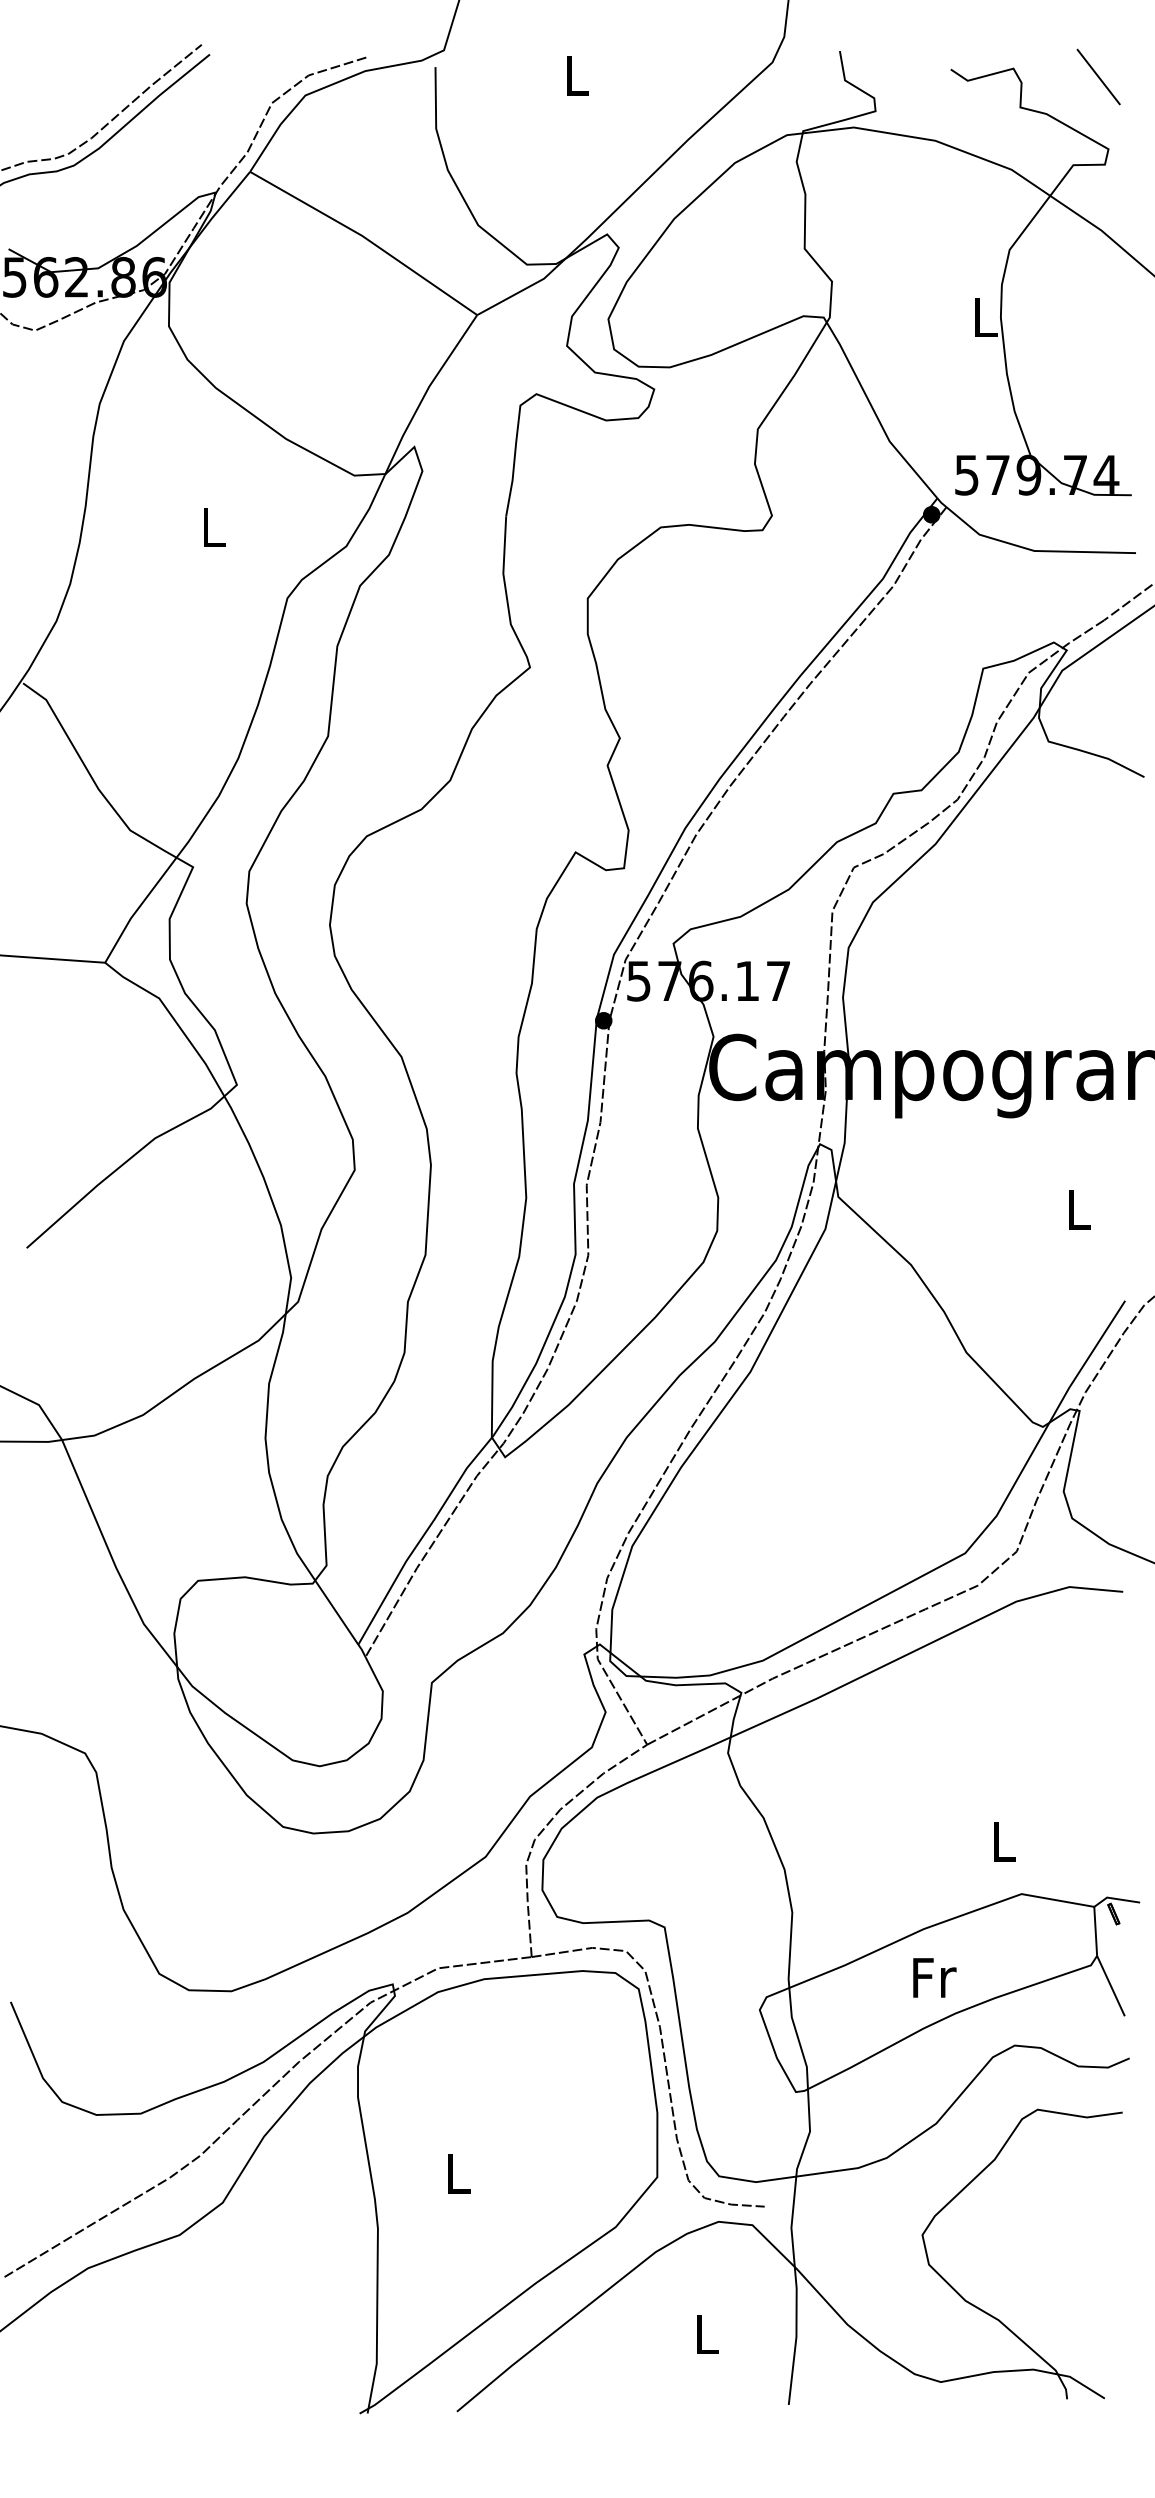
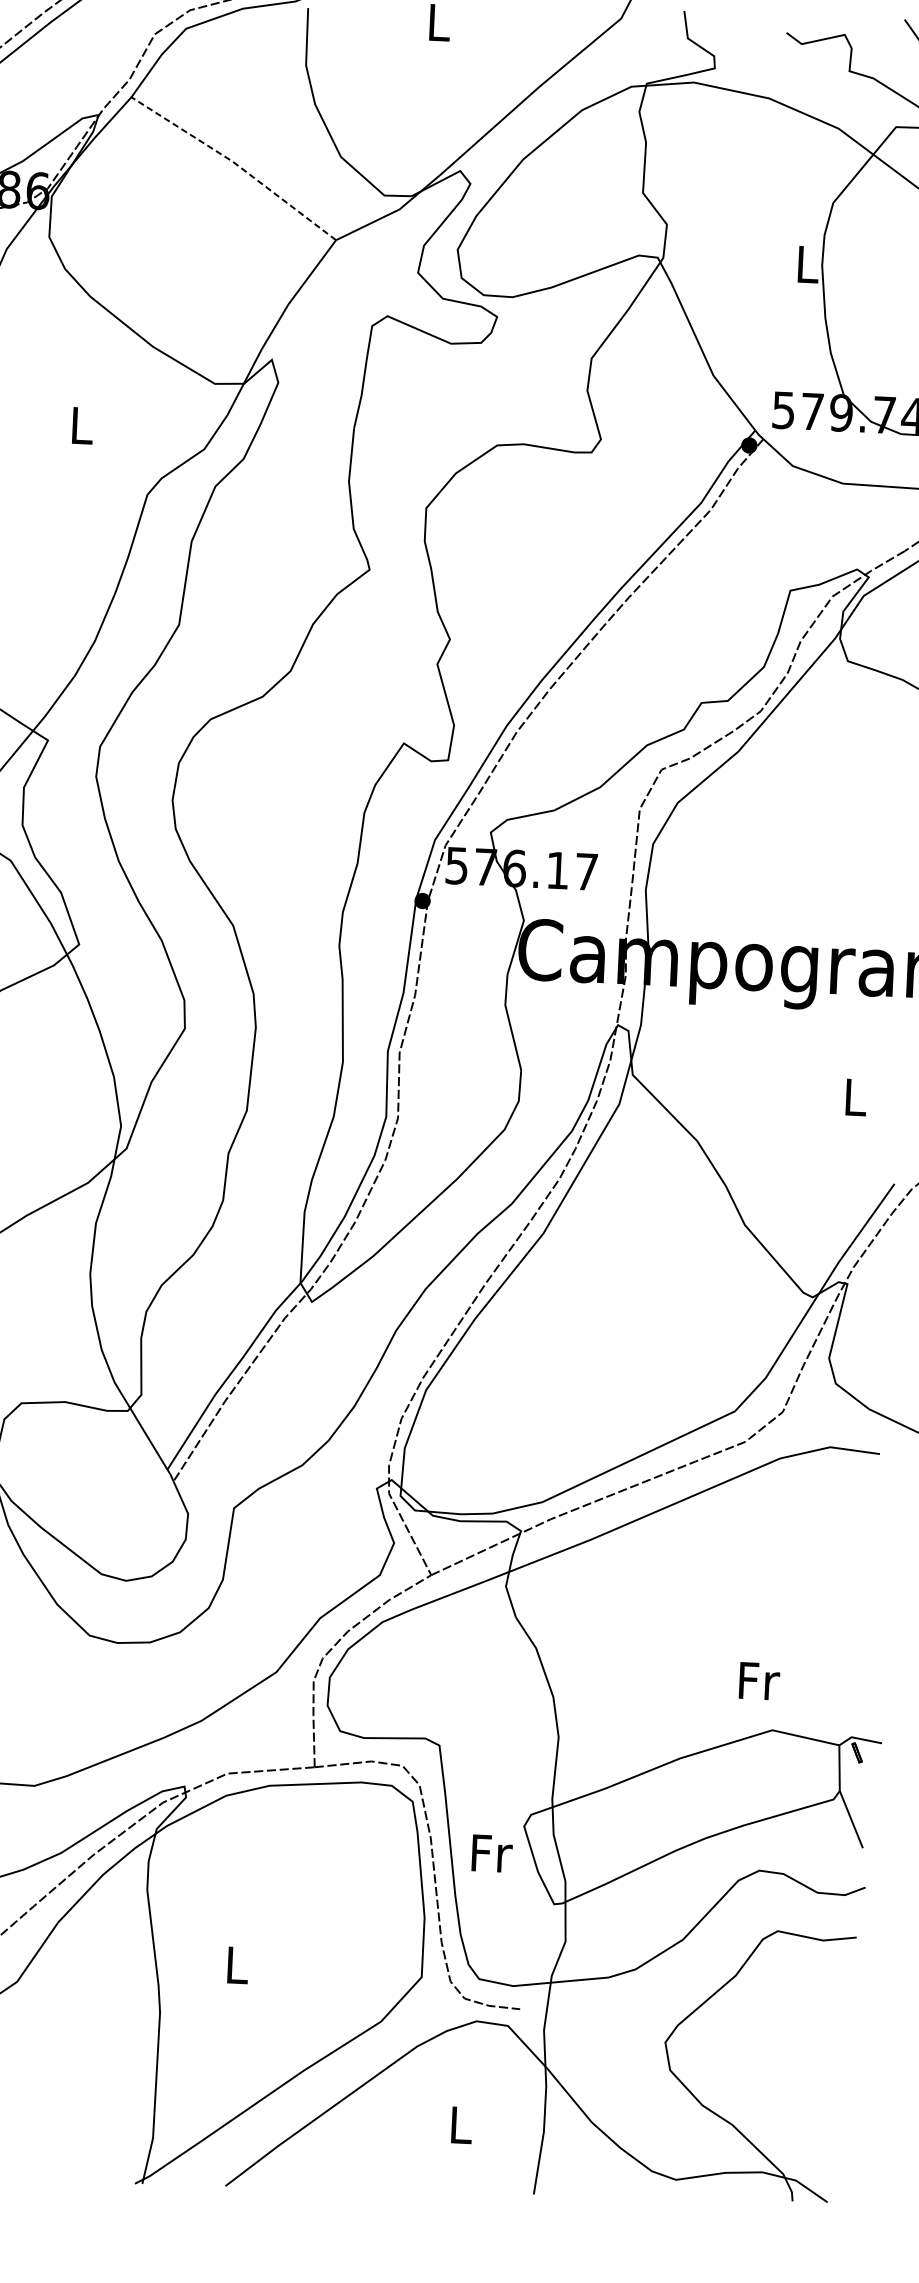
line: (366, 238) -> (236, 164), solid -> dashed
text: (1005, 1841) -> (759, 1680), L -> Fr
text: (934, 1977) -> (491, 1853), moved

